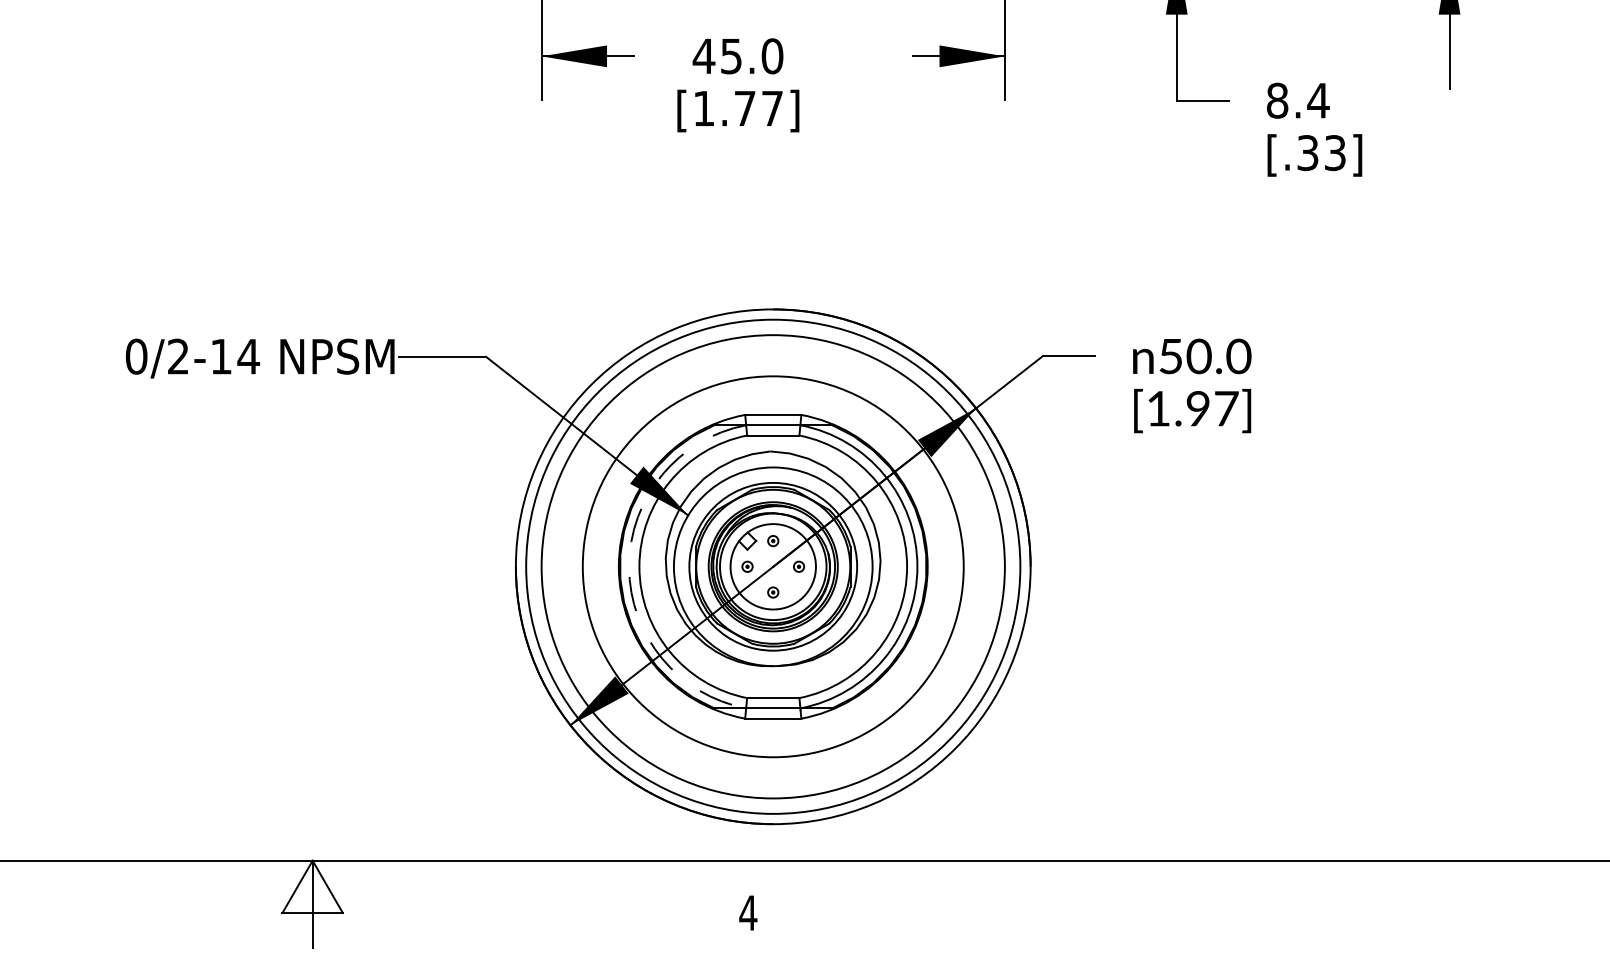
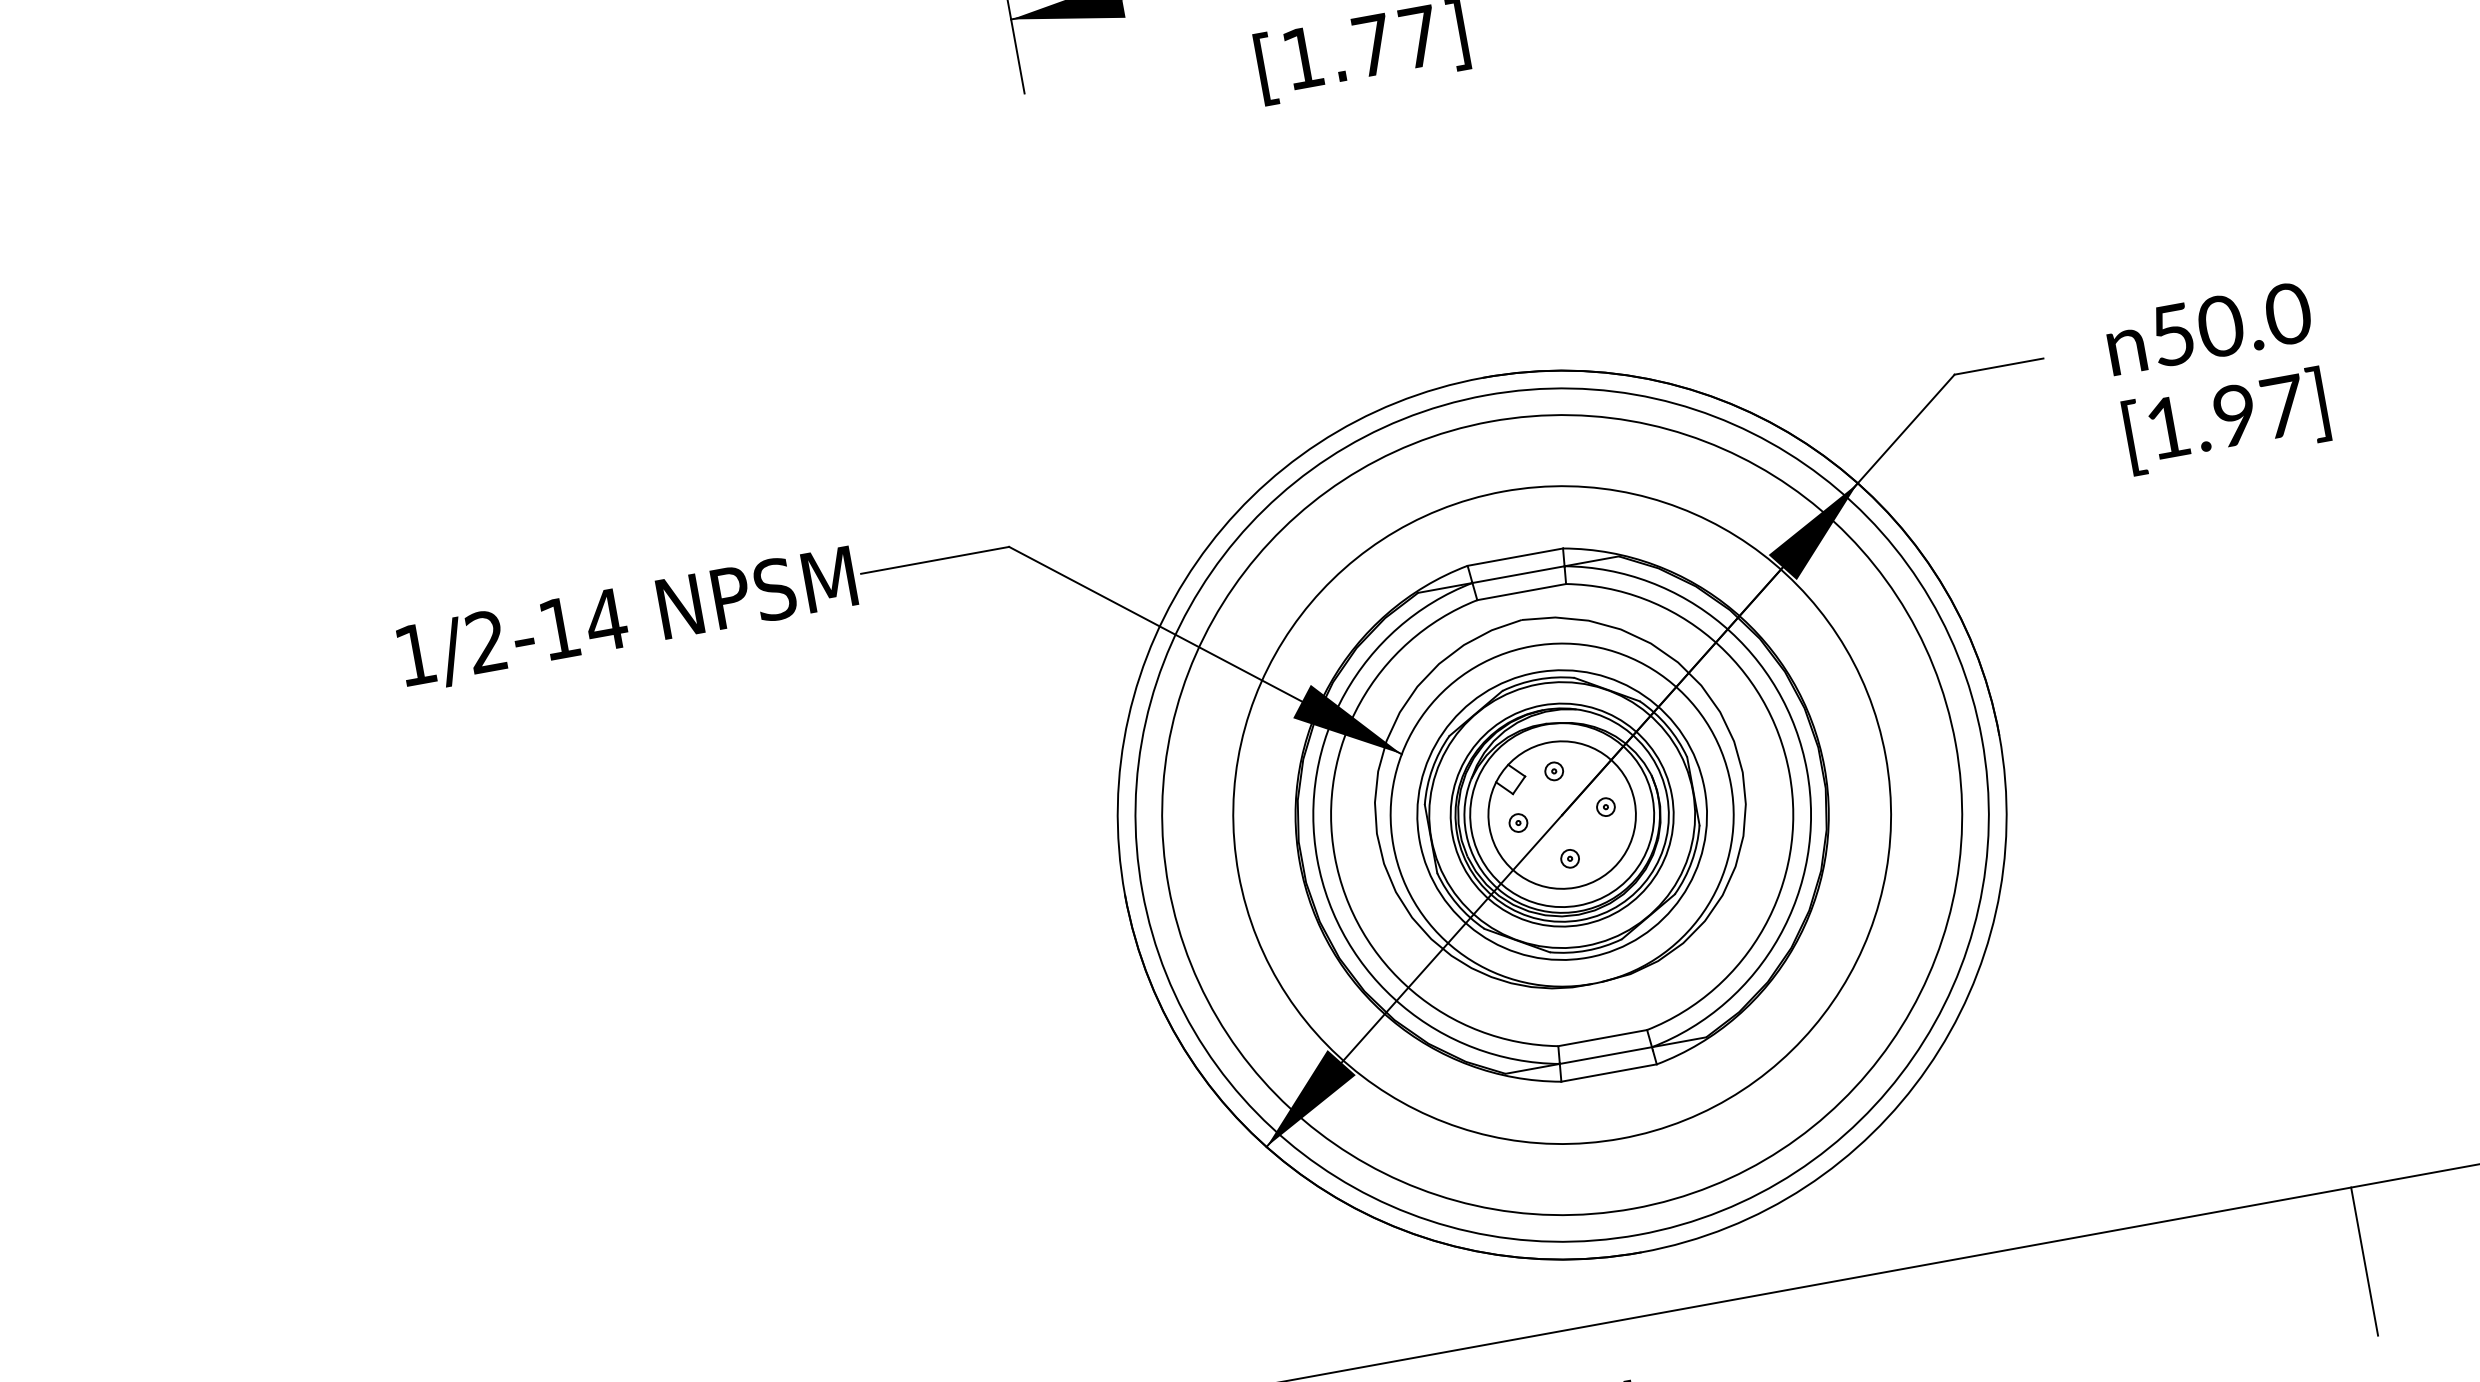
text: (136, 356) -> (415, 654), 0/2-14 -> 1/2-14
arc: (629, 566) -> (1317, 858), dashed -> solid
line: (1184, 903) -> (2364, 1260), added

